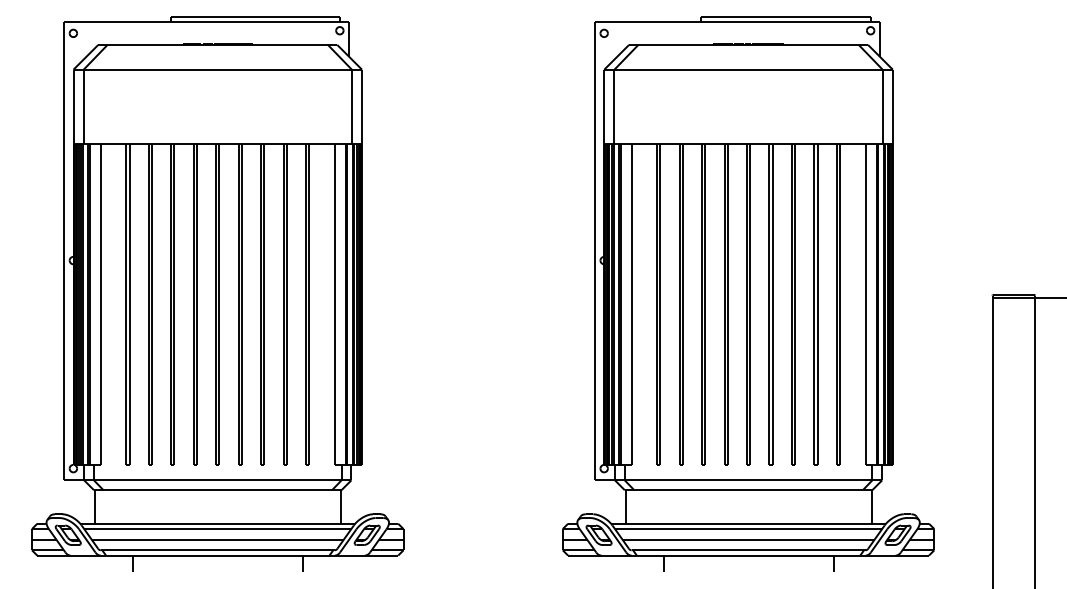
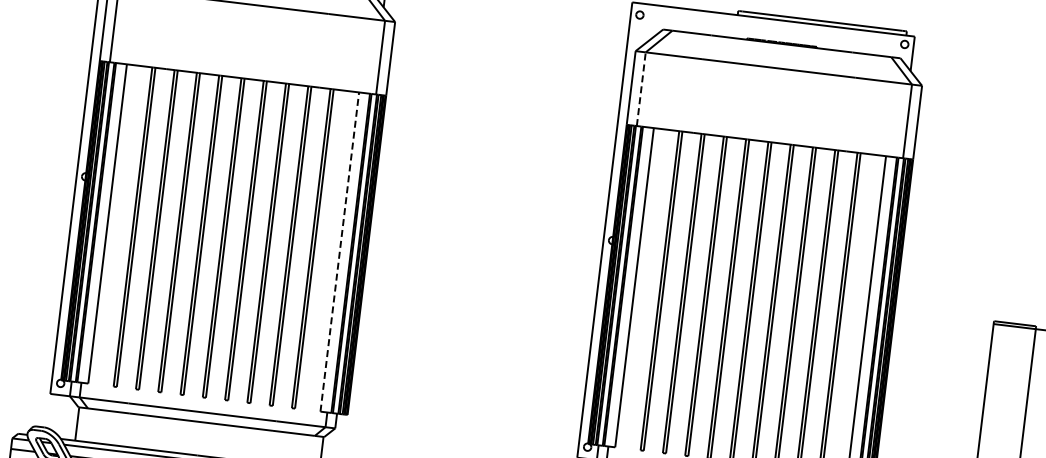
line: (614, 106) -> (641, 88), solid -> dashed
line: (334, 304) -> (339, 251), solid -> dashed

